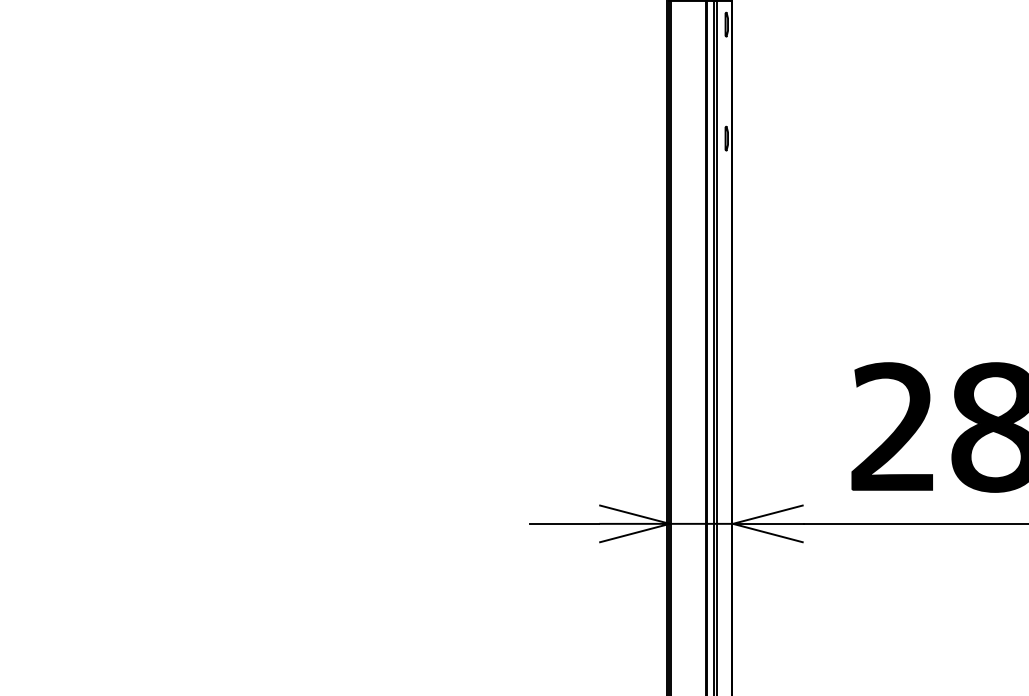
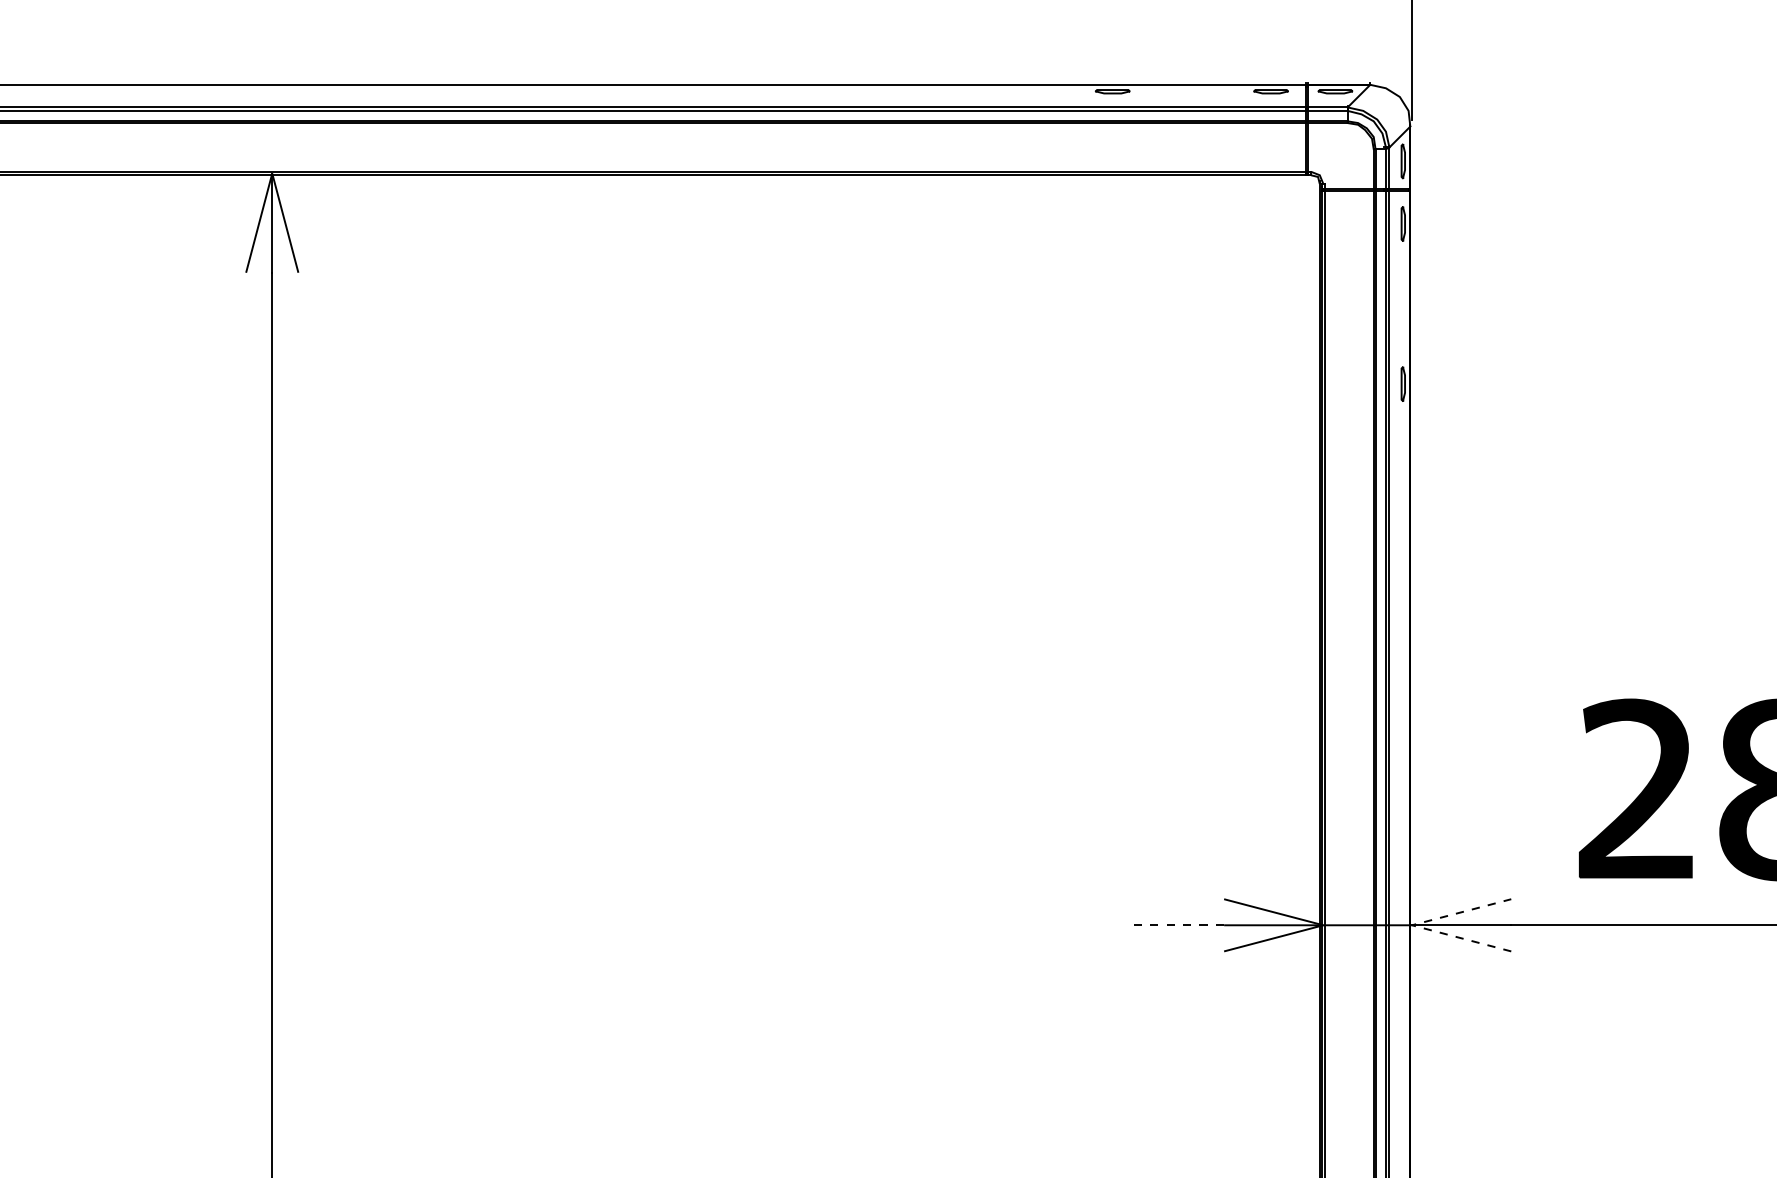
line: (564, 524) -> (1175, 925), solid -> dashed
line: (733, 524) -> (1412, 925), solid -> dashed

